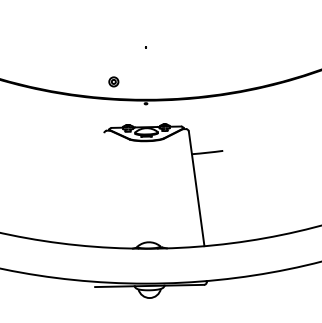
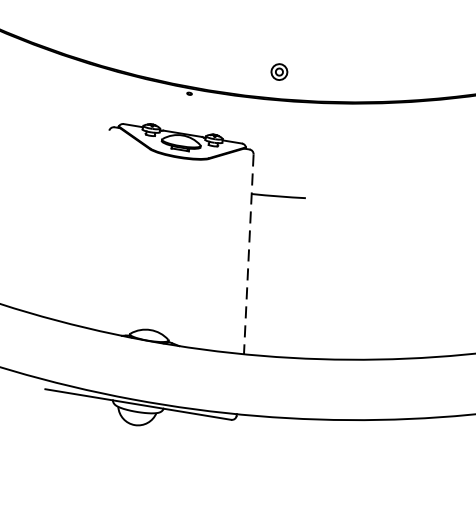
part: (113, 81) -> (278, 71), moved
line: (196, 188) -> (248, 253), solid -> dashed

